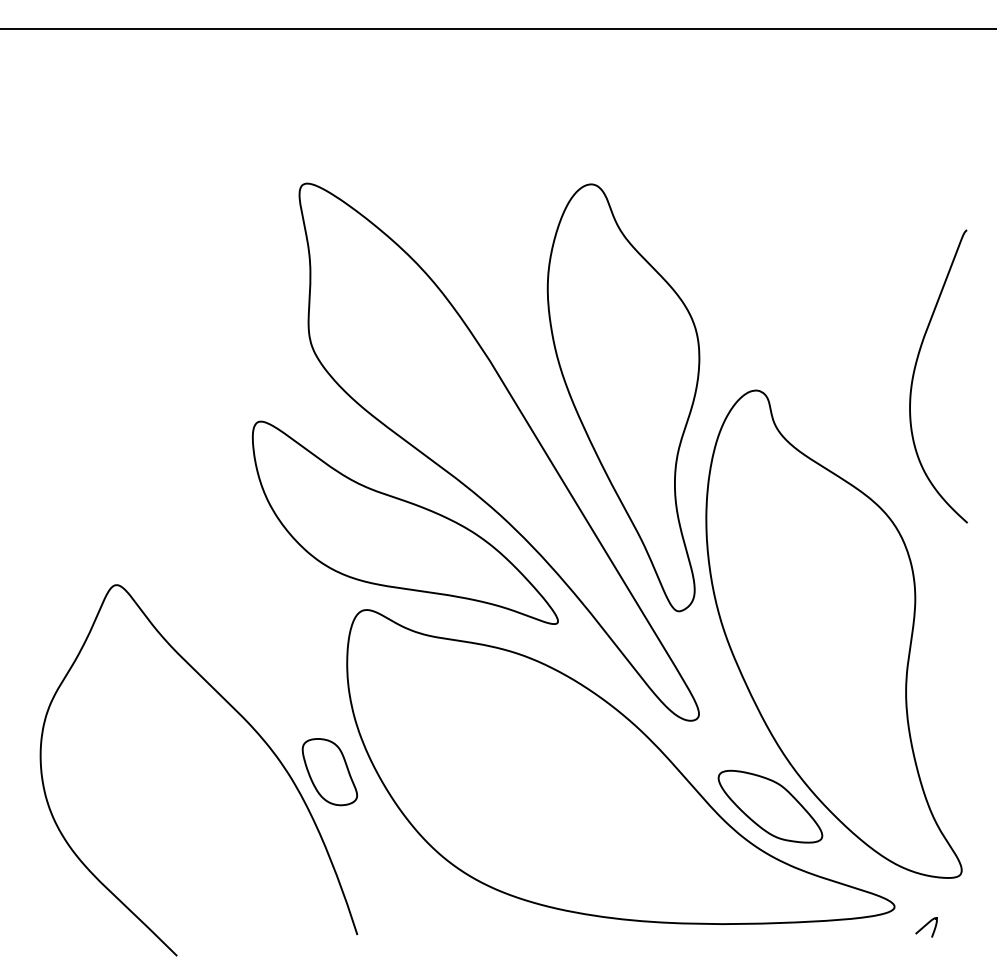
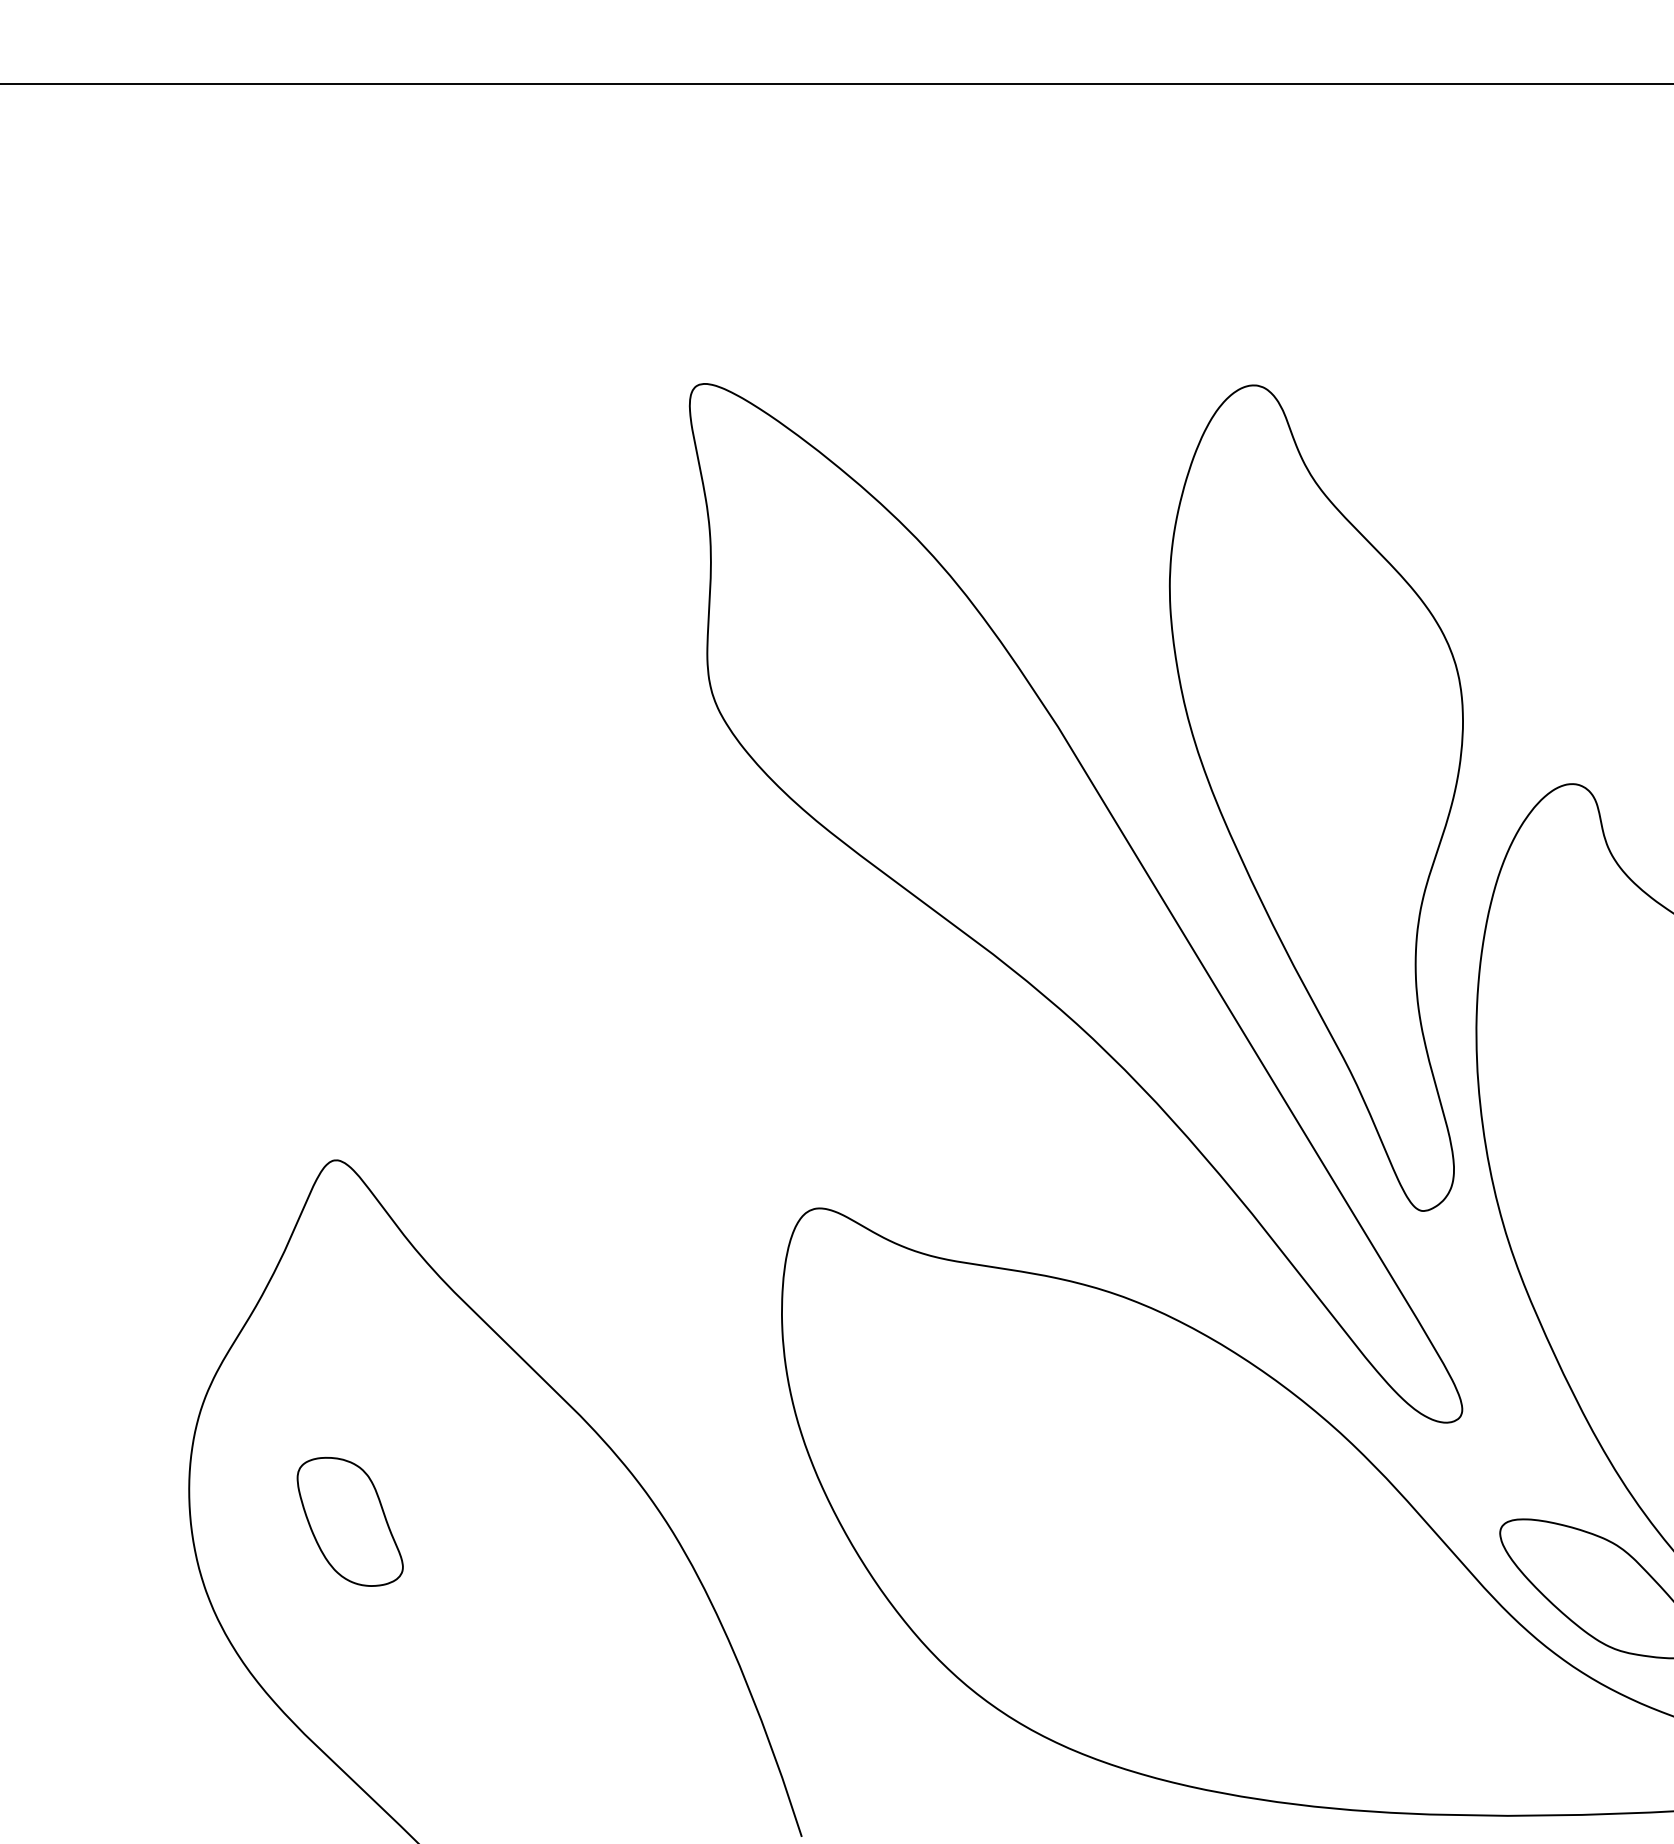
part: (404, 522) -> (892, 1039), removed
part: (329, 772) -> (349, 1522), moved

